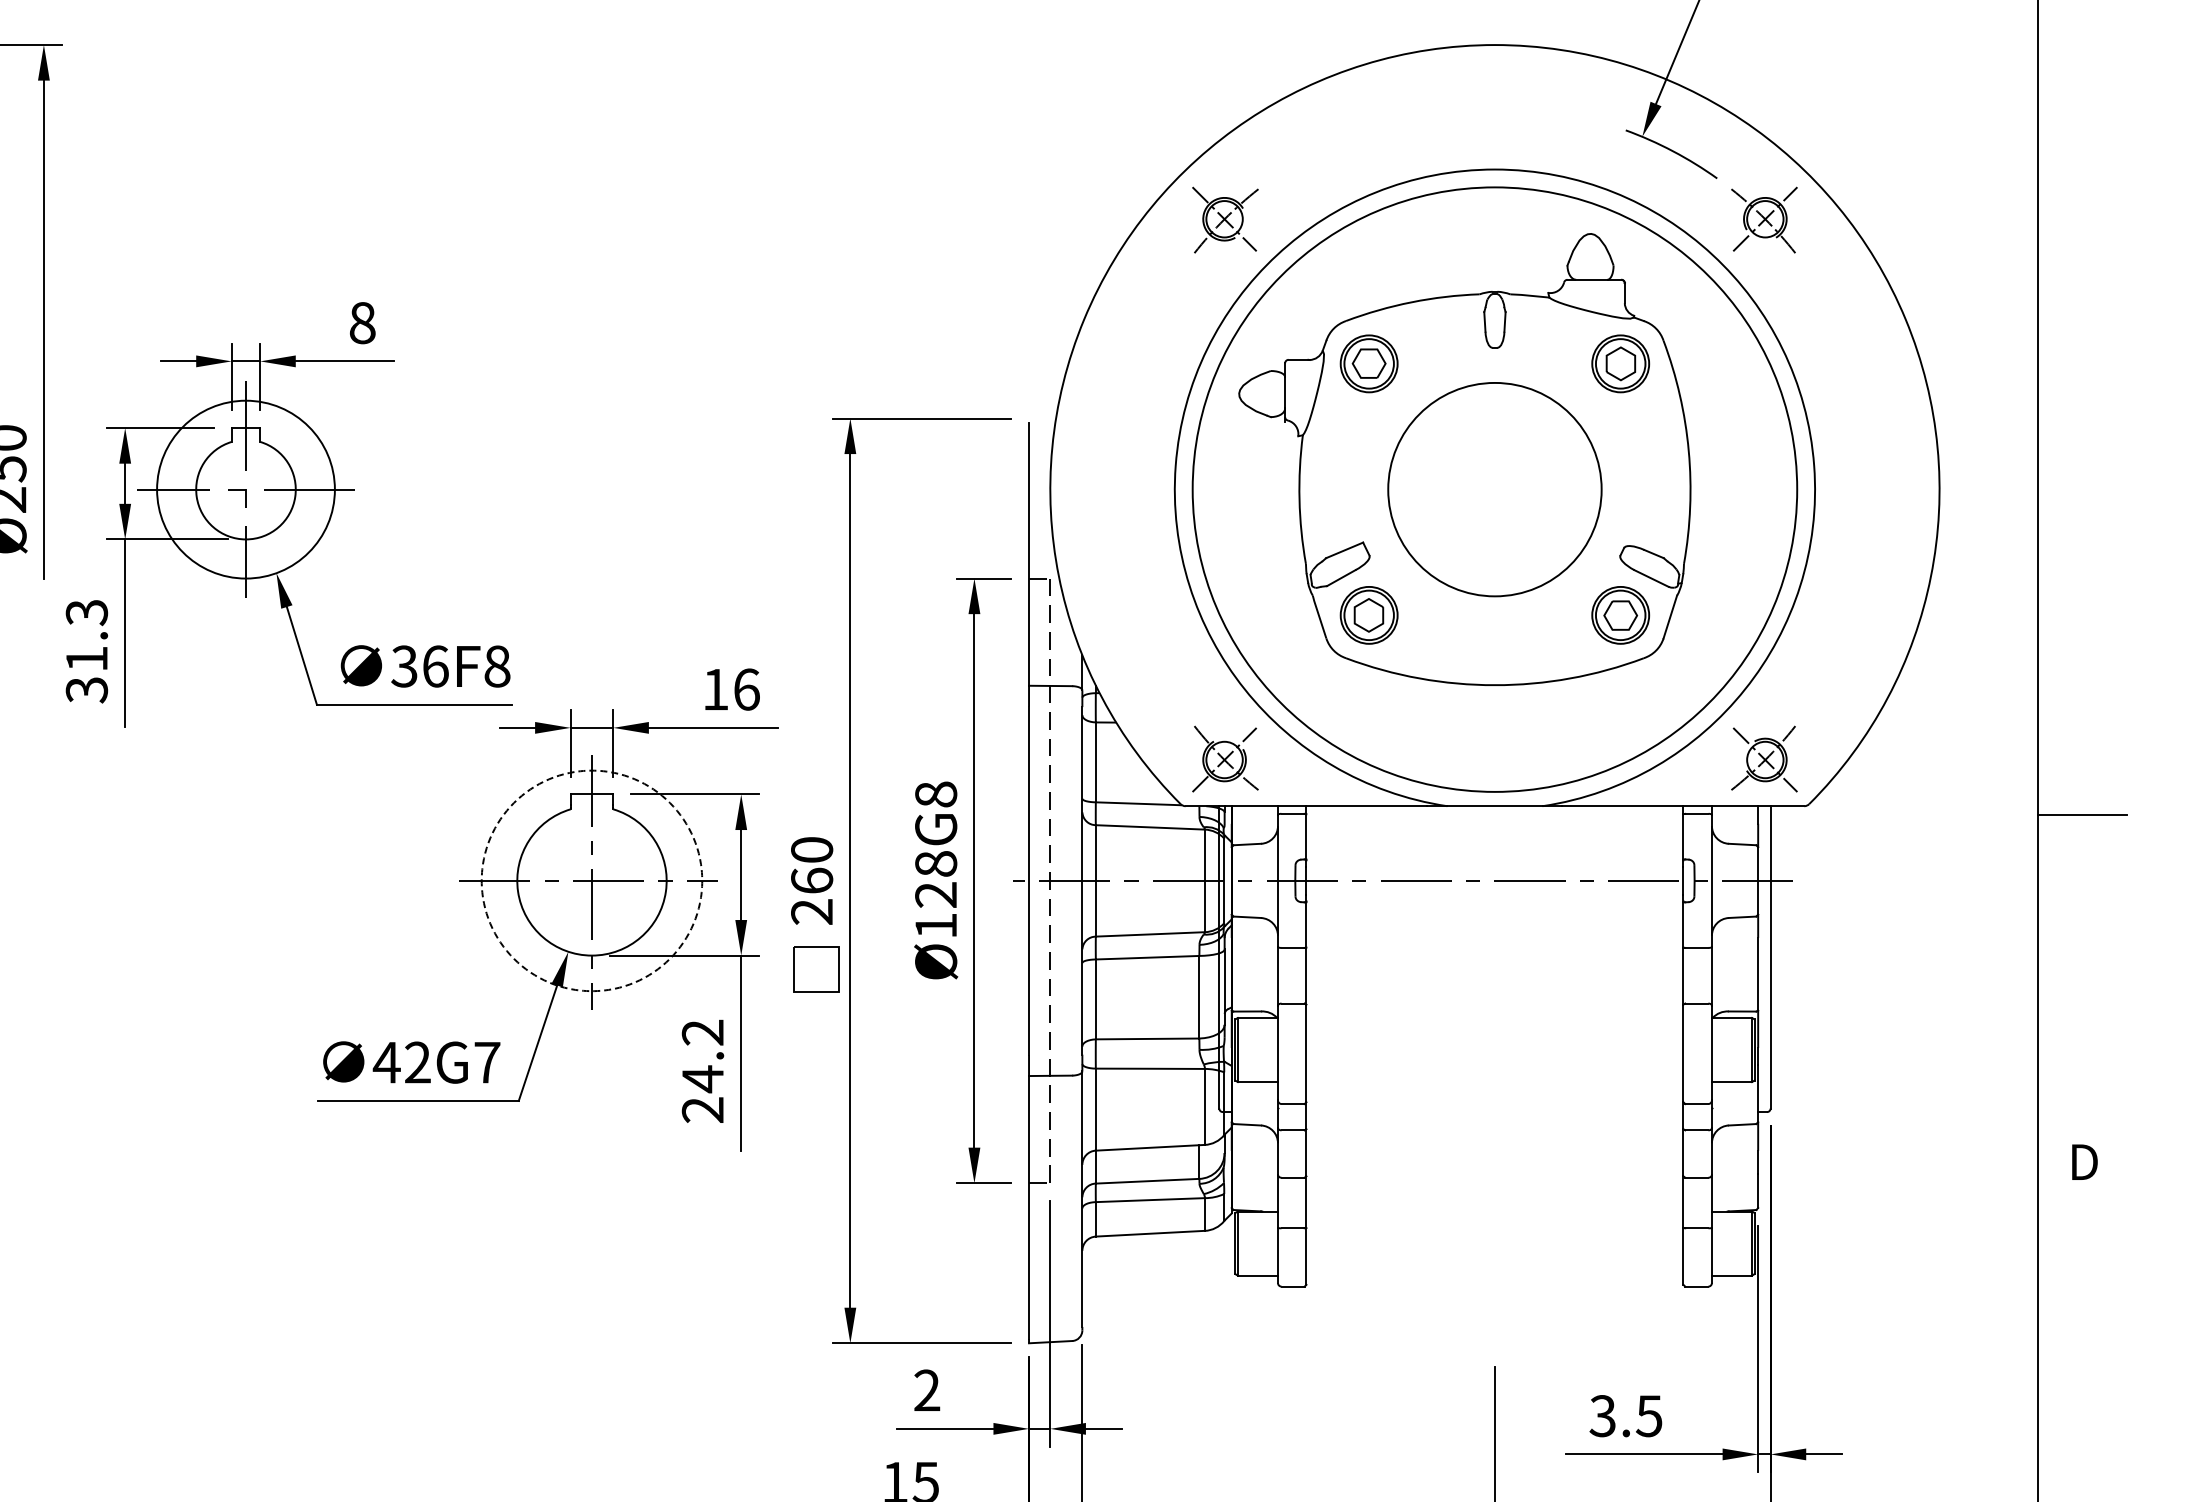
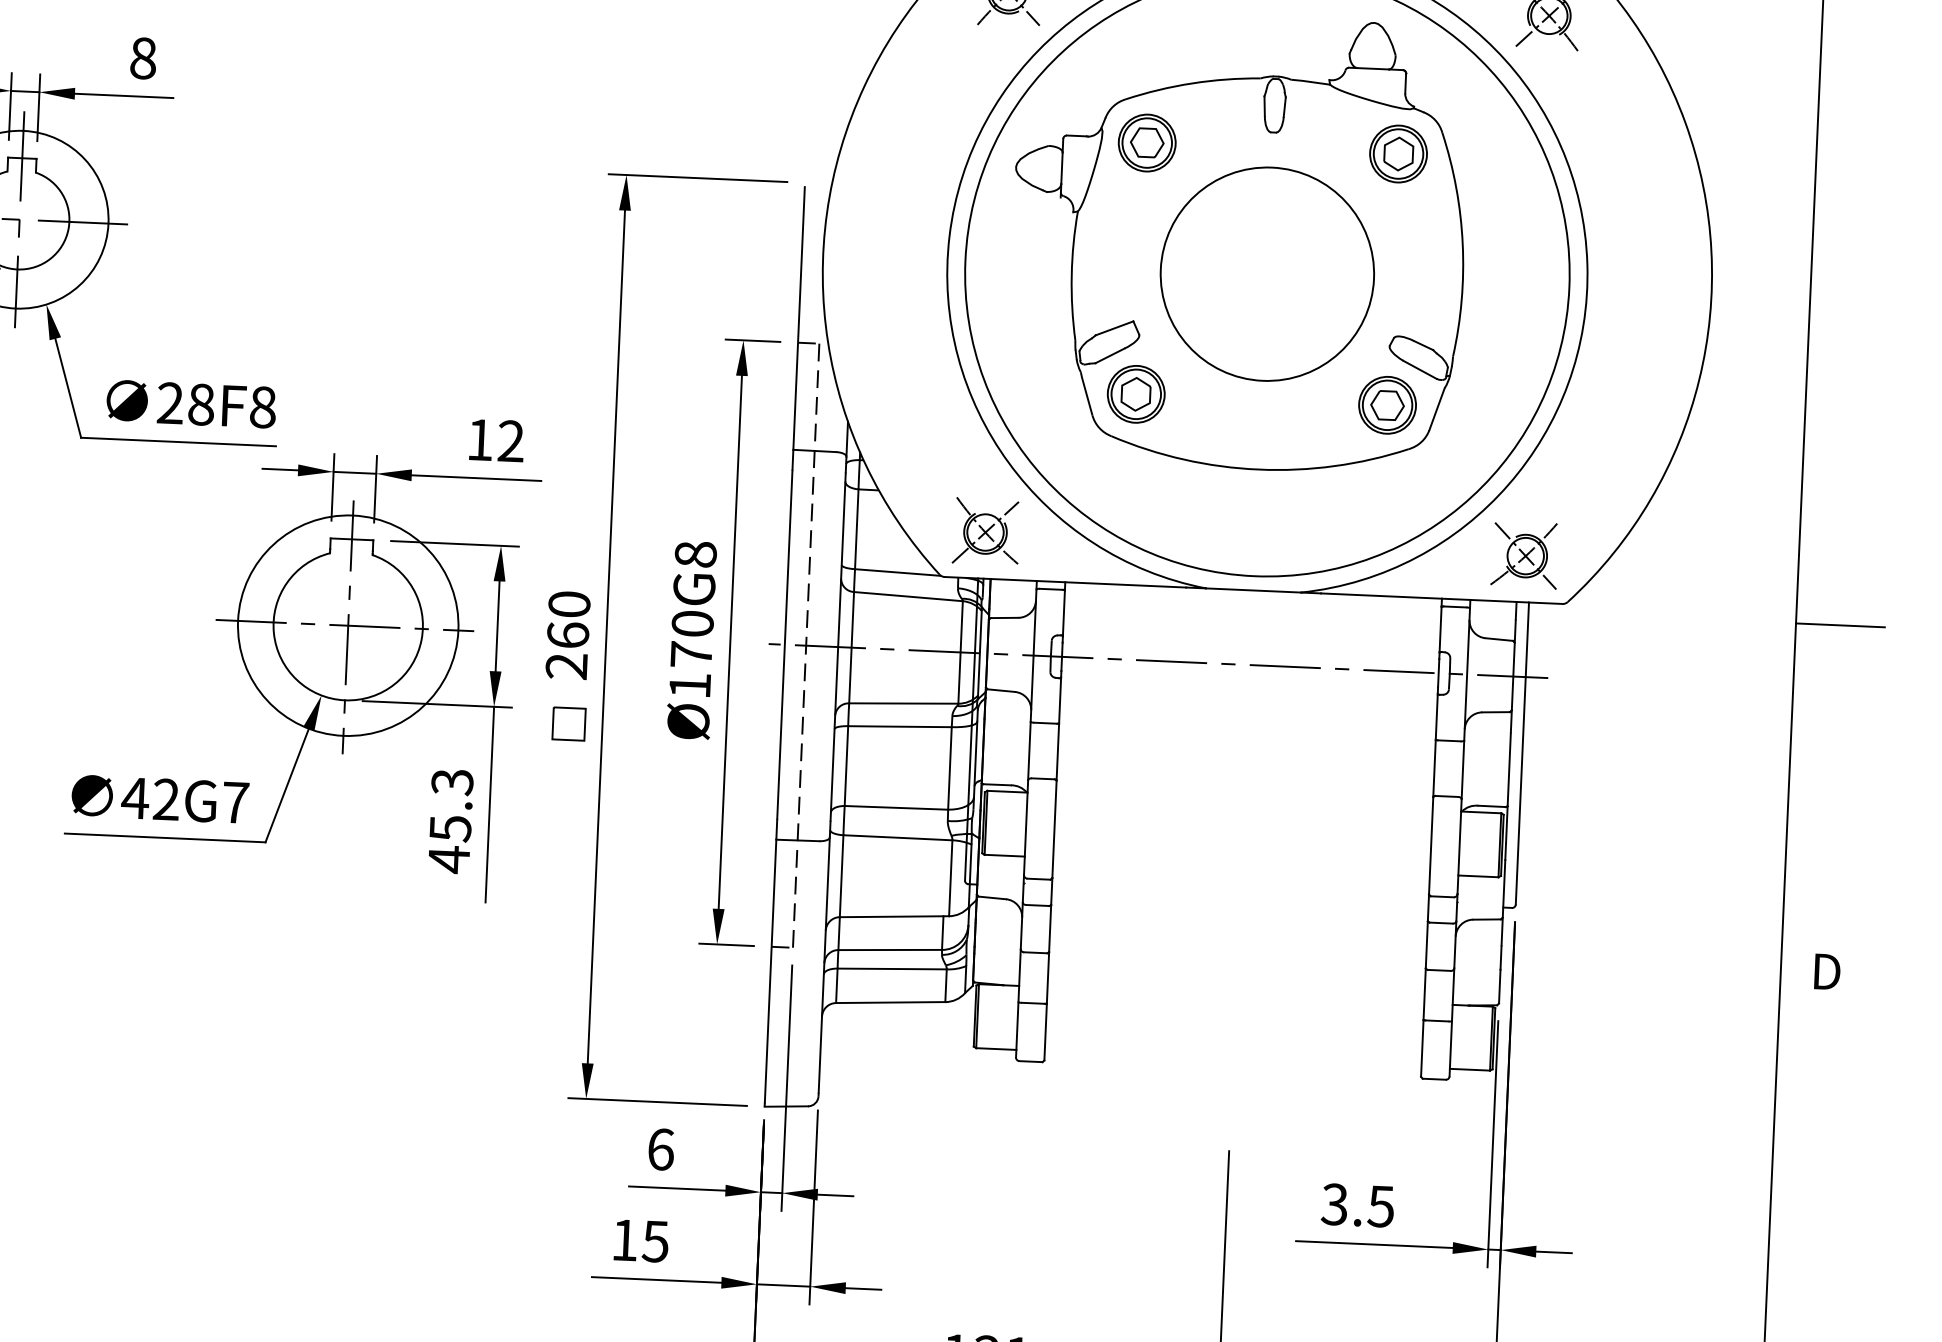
text: (419, 666) -> (185, 403), 36F8 -> 28F8
text: (746, 689) -> (510, 441), 16 -> 12
text: (936, 879) -> (692, 639), Ø128G8 -> Ø170G8
circle: (591, 880) -> (347, 625), dashed -> solid
part: (816, 969) -> (568, 724), size x0.71
text: (702, 1071) -> (450, 820), 24.2 -> 45.3
text: (927, 1390) -> (661, 1149), 2 -> 6

